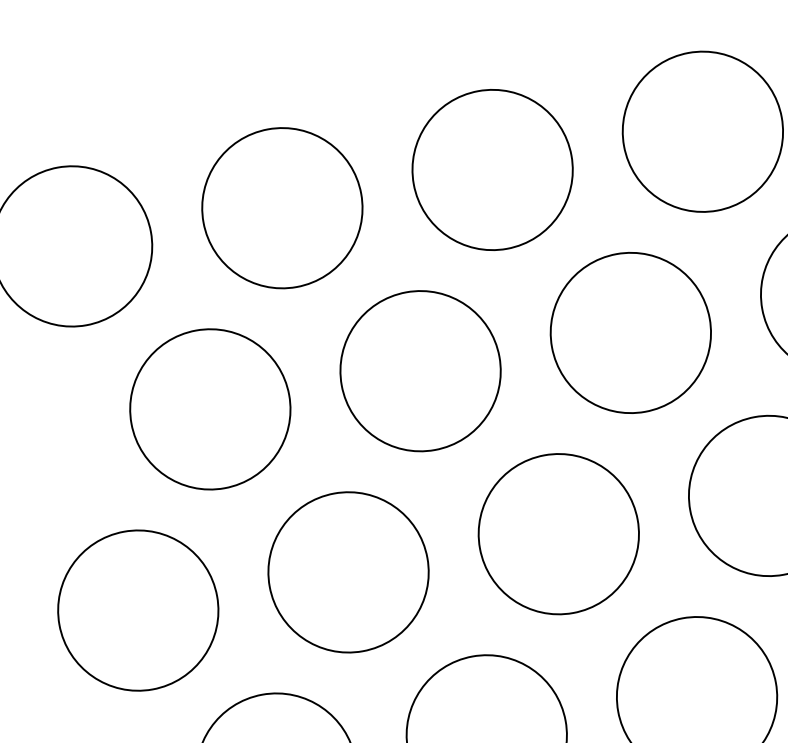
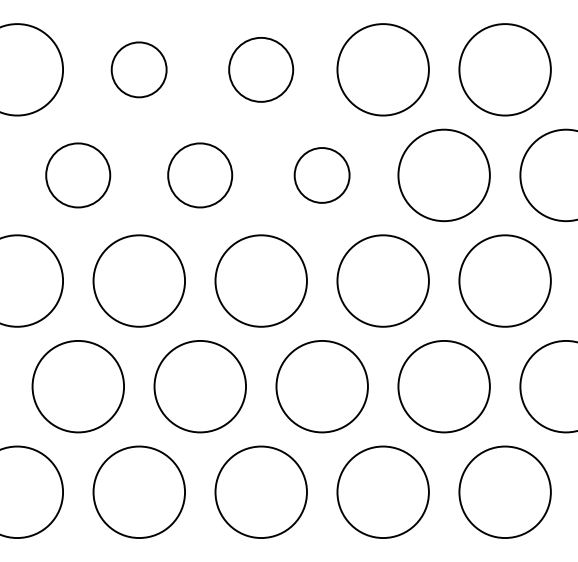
part: (491, 169) -> (260, 69), size x0.7
part: (280, 207) -> (138, 69), size x0.6
part: (629, 333) -> (321, 175), size x0.6
part: (419, 371) -> (199, 175), size x0.7
part: (208, 409) -> (77, 175), size x0.7

